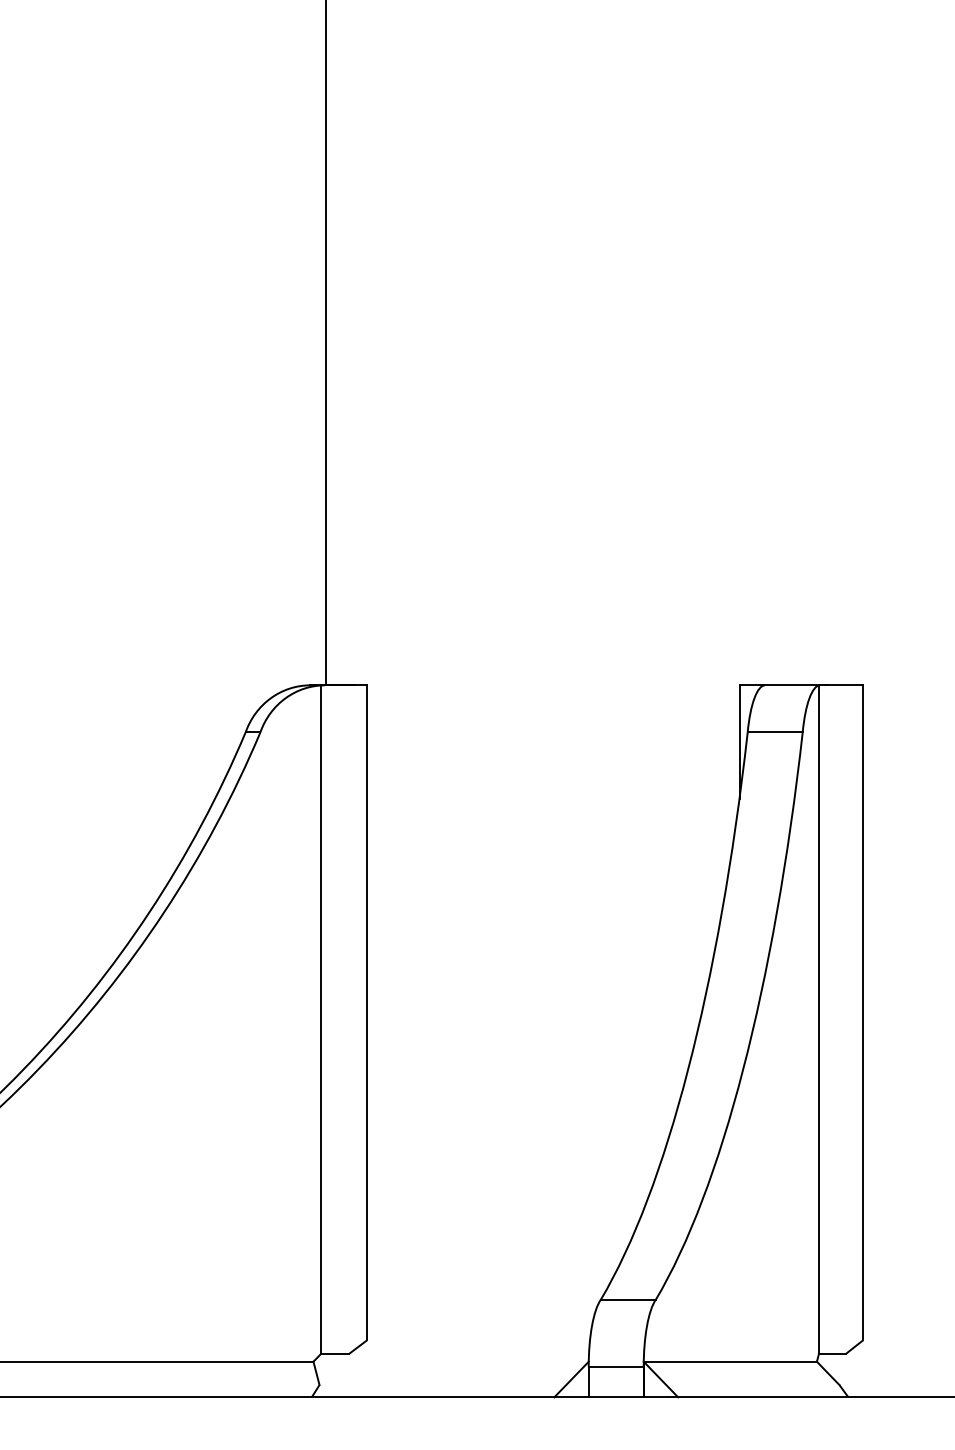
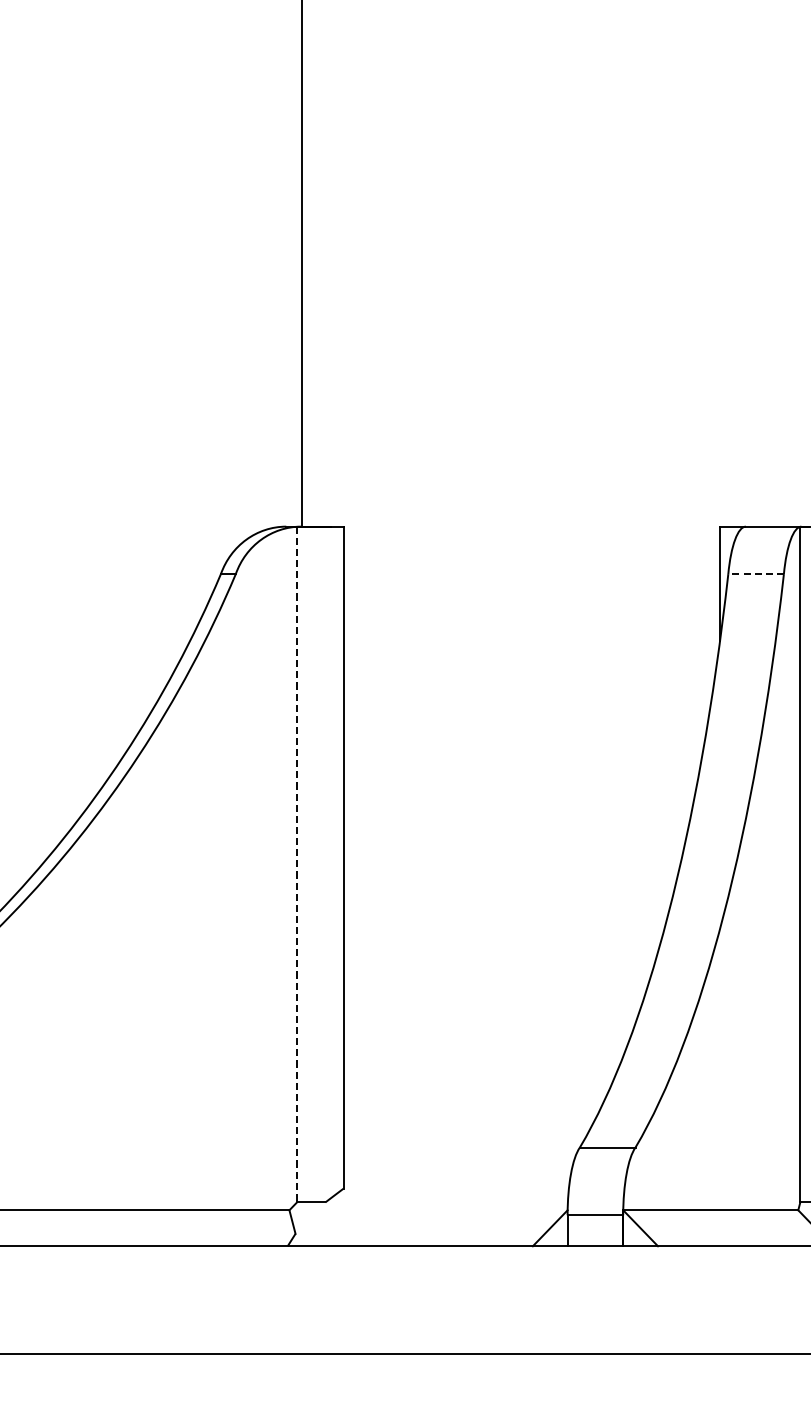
line: (775, 732) -> (756, 574), solid -> dashed
line: (320, 1020) -> (296, 865), solid -> dashed

